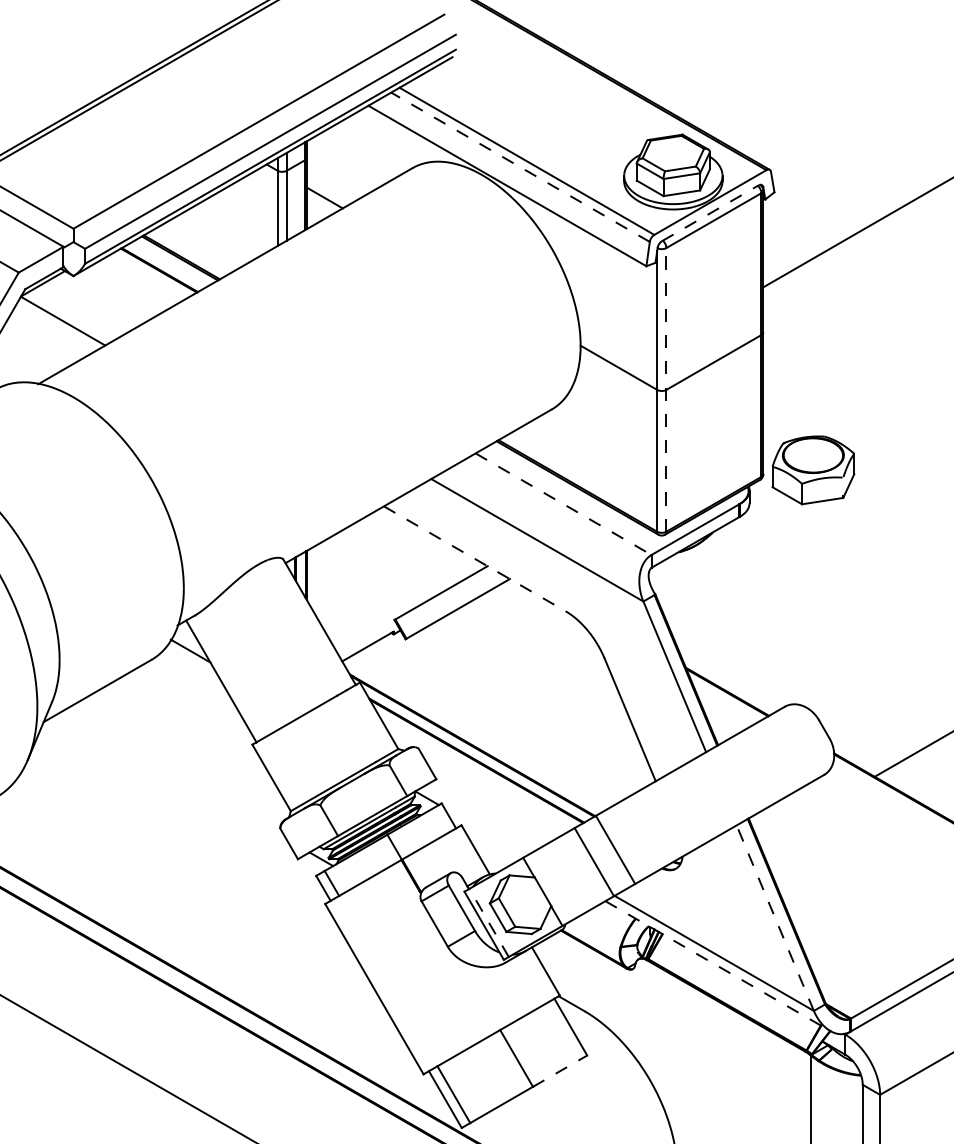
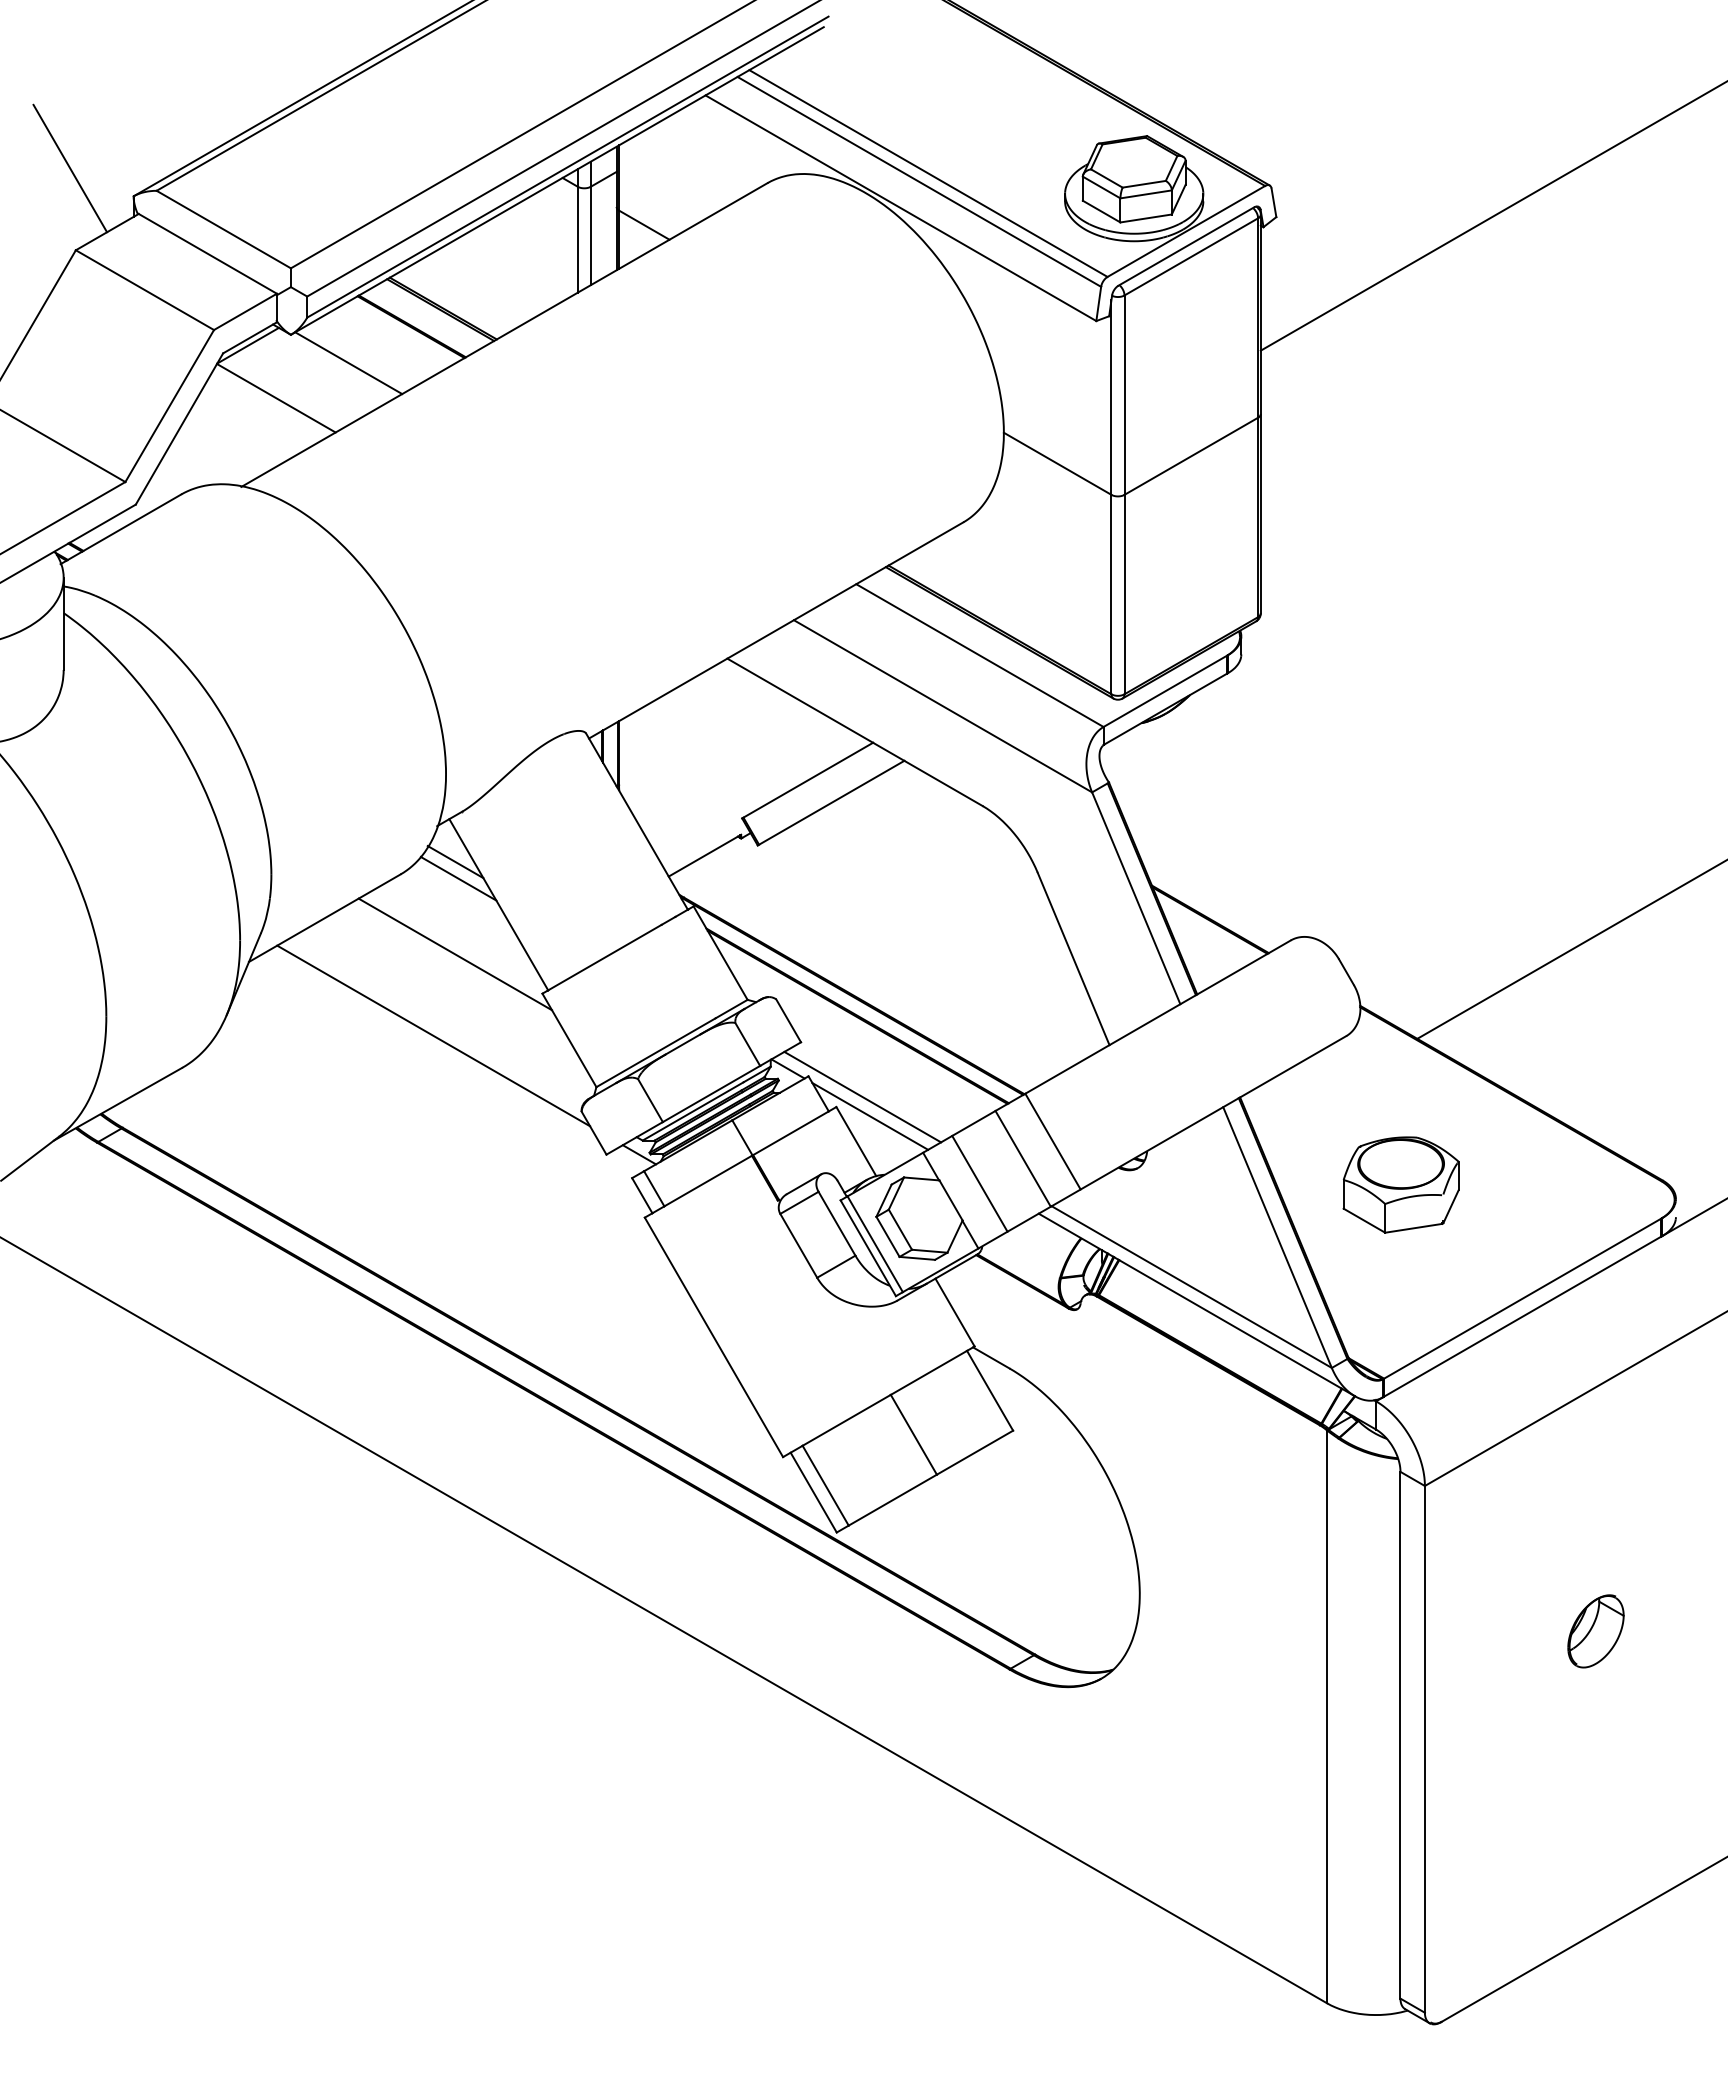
line: (520, 166) -> (919, 181), dashed -> solid
line: (710, 213) -> (1186, 246), dashed -> solid
line: (114, 296) -> (348, 363), added
line: (666, 389) -> (1124, 494), dashed -> solid
part: (812, 469) -> (1400, 1184), moved
line: (563, 504) -> (979, 655), dashed -> solid
line: (475, 558) -> (855, 732), dashed -> solid
line: (192, 662) -> (458, 878), added
line: (190, 716) -> (455, 954), added
line: (174, 774) -> (433, 1035), added
line: (480, 817) -> (862, 1096), added
line: (485, 832) -> (870, 1116), added
line: (563, 879) -> (979, 1183), added
line: (775, 918) -> (1277, 1237), dashed -> solid
line: (488, 922) -> (874, 1243), dashed -> solid
line: (717, 965) -> (1196, 1304), dashed -> solid
line: (560, 1071) -> (975, 1452), dashed -> solid

